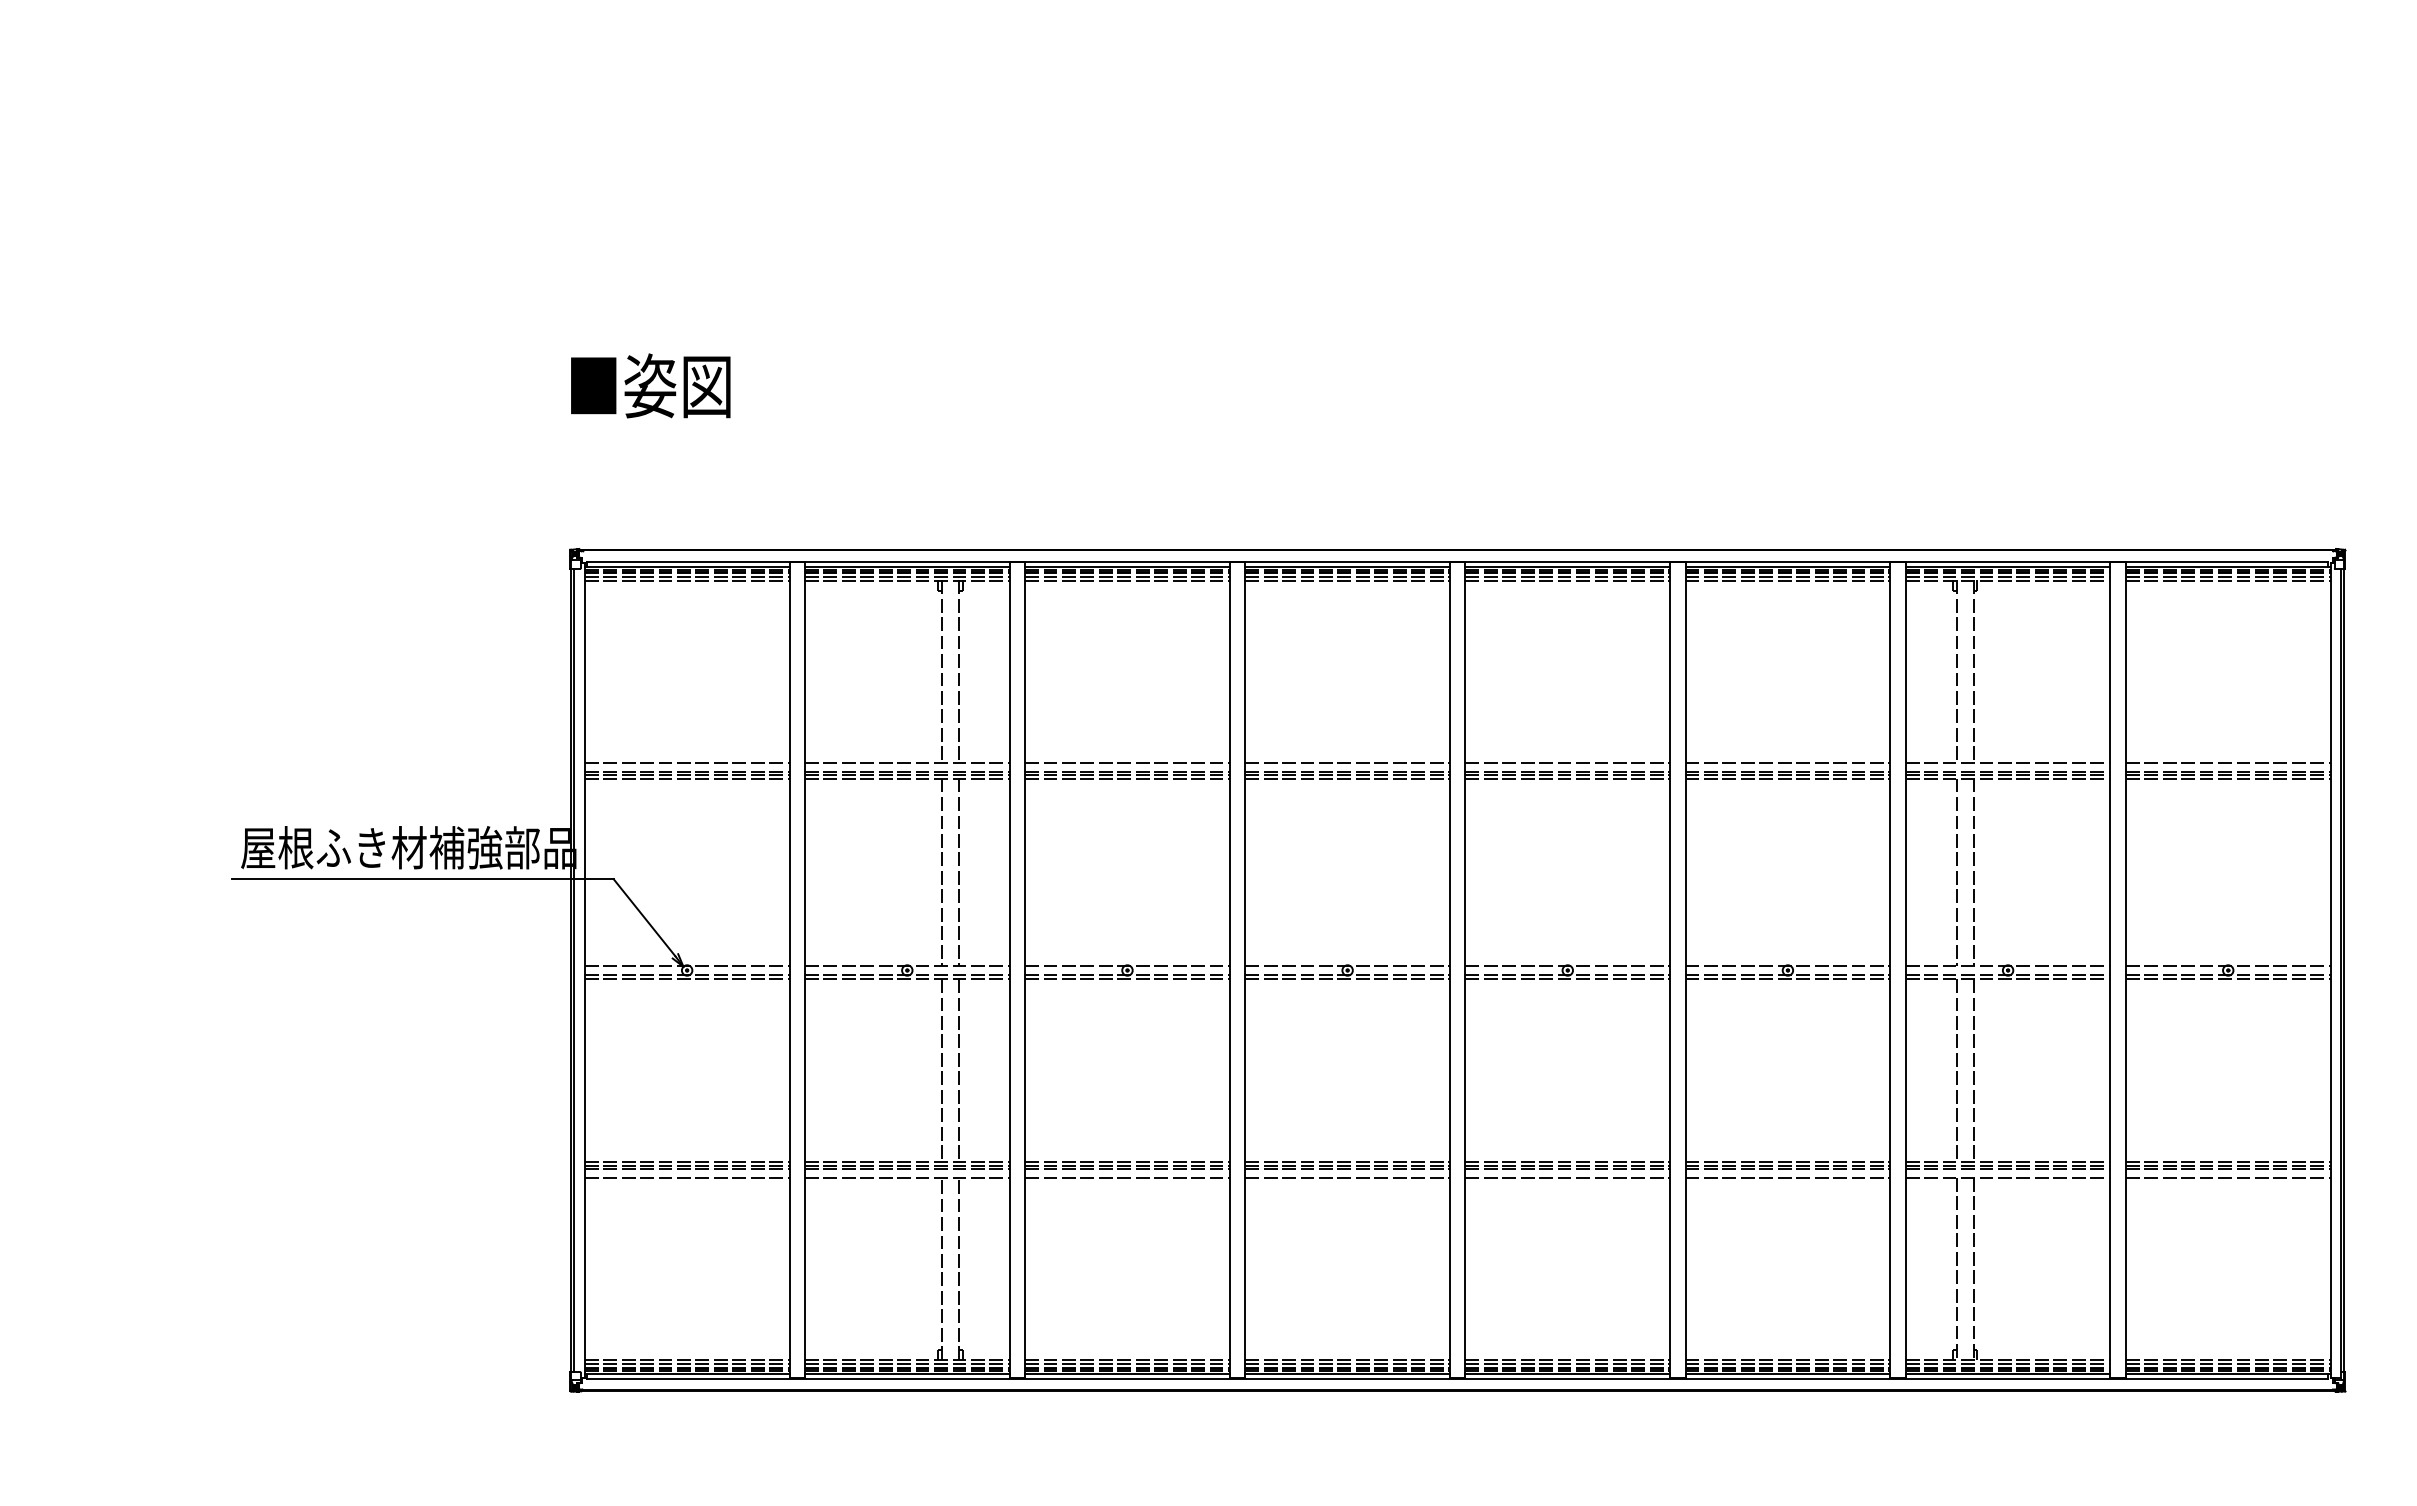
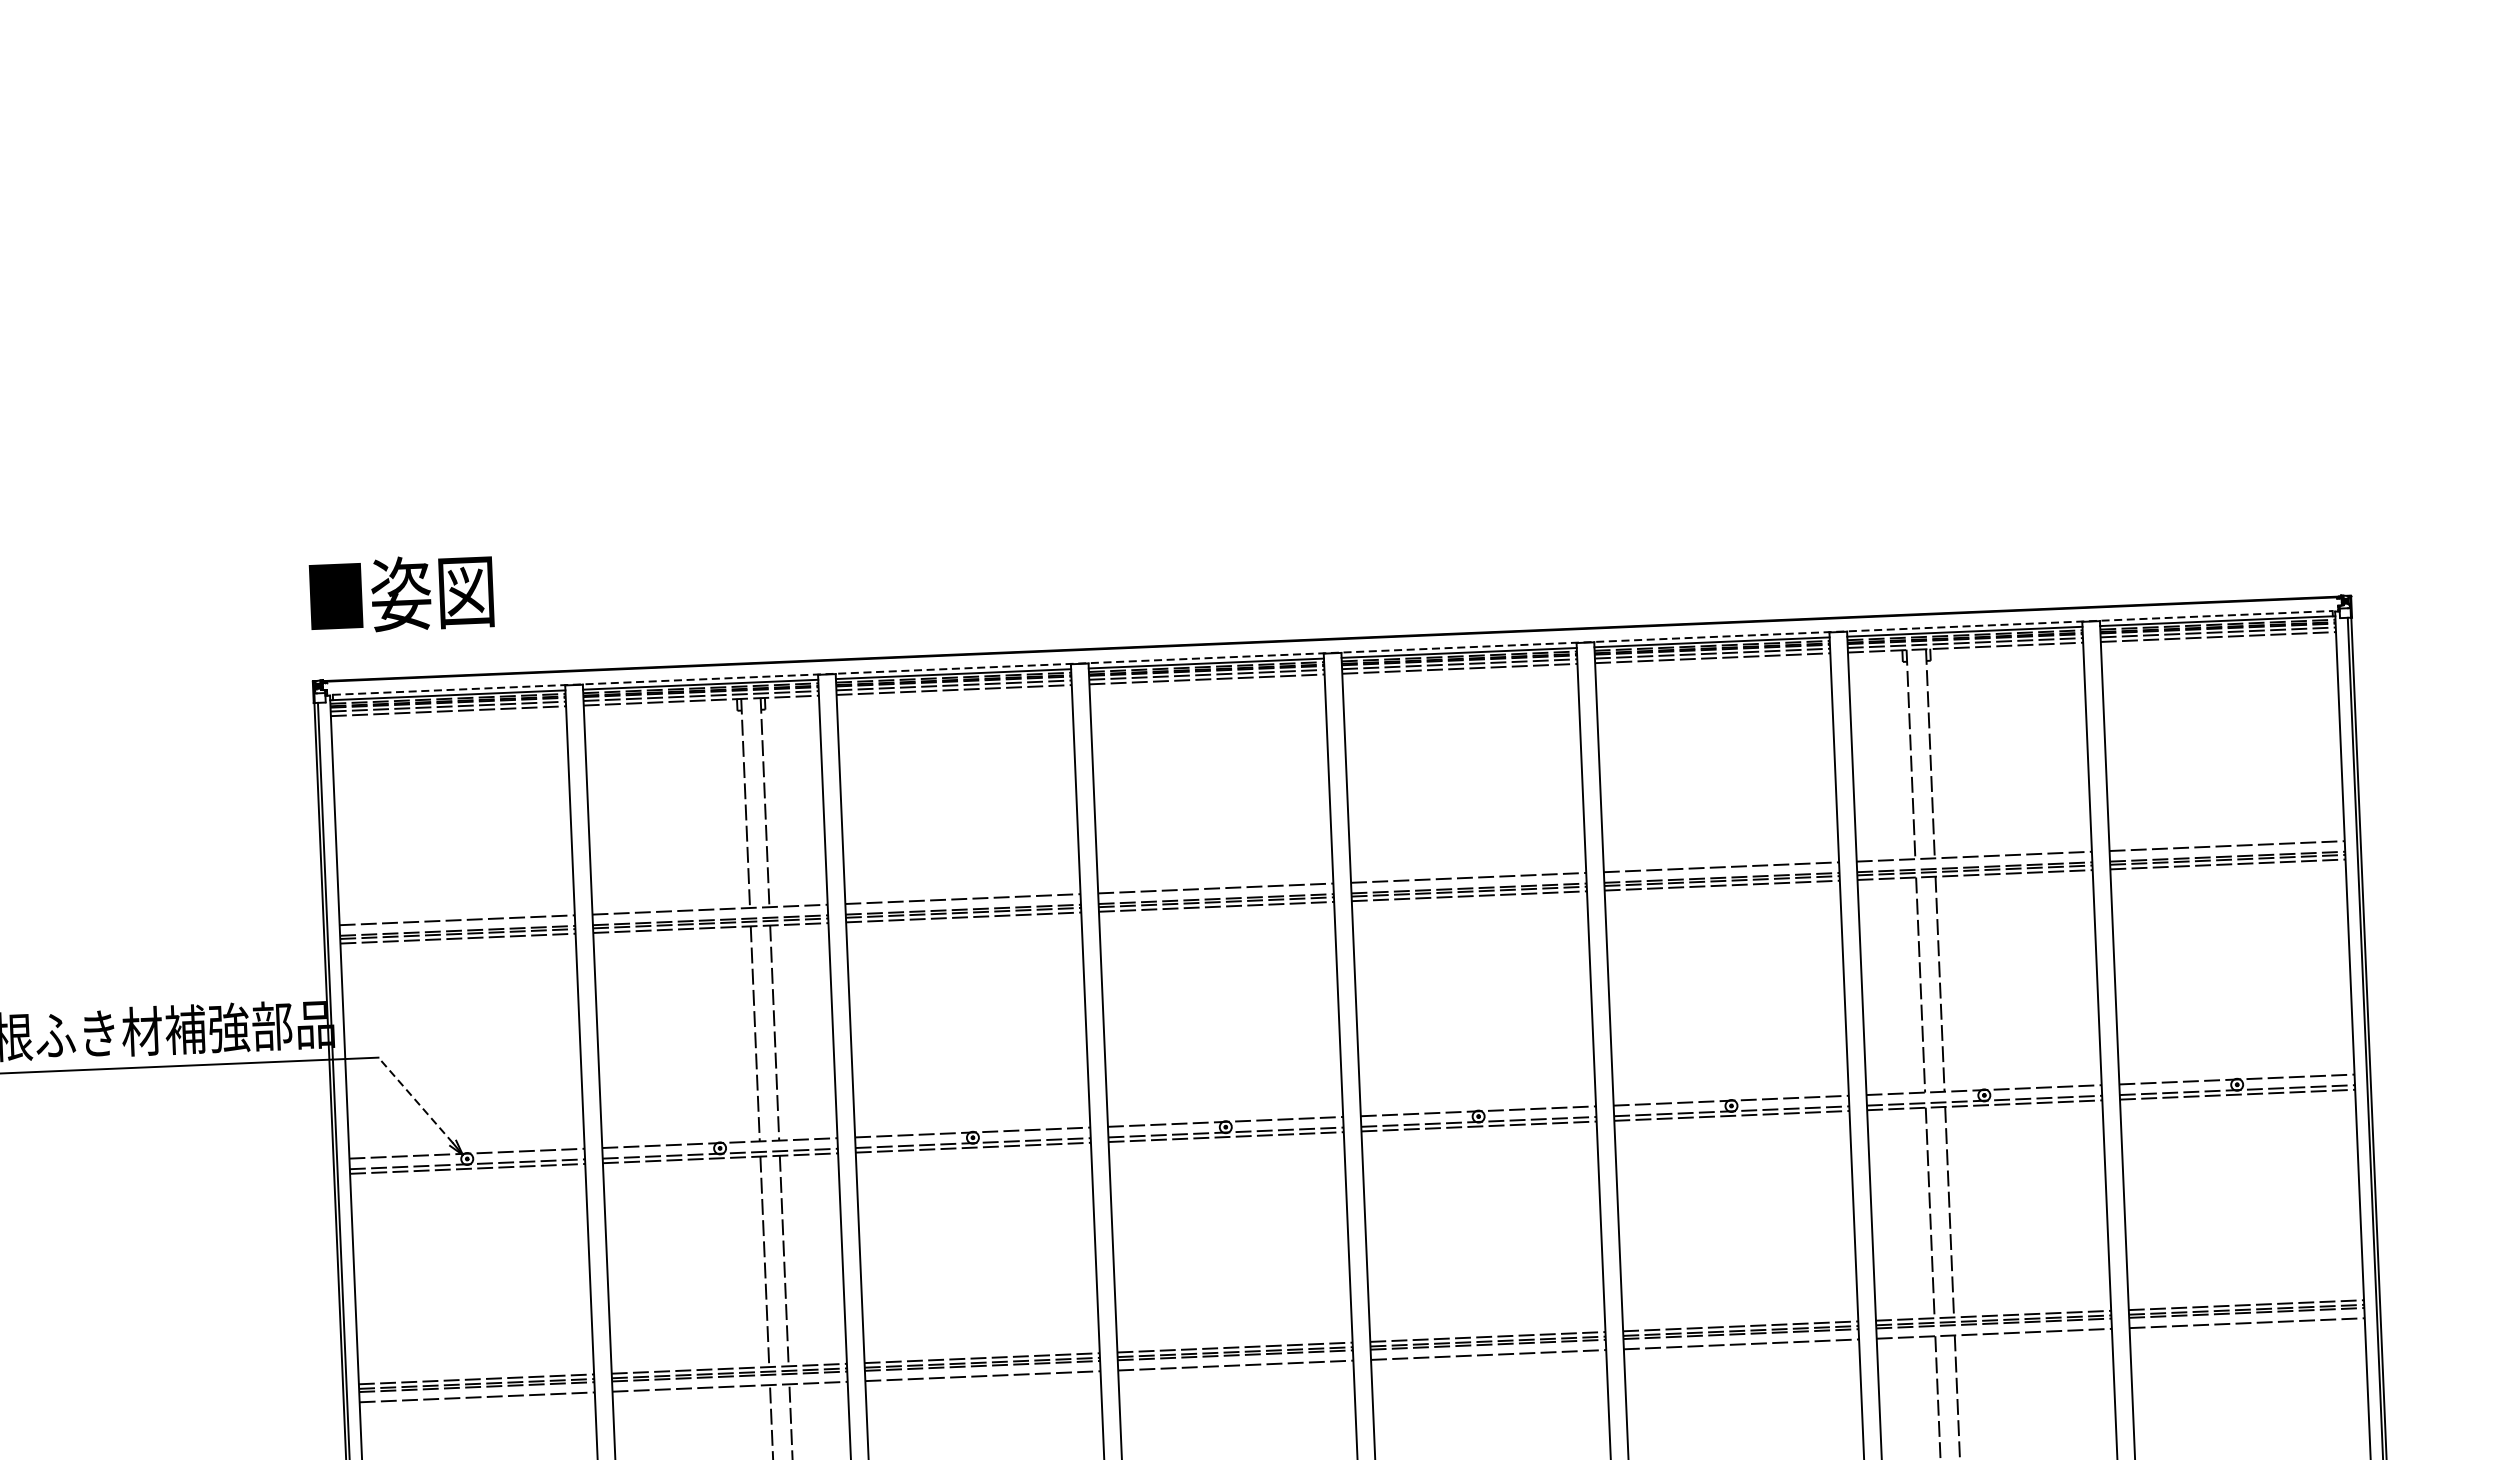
text: (650, 385) -> (401, 593), moved
line: (1457, 562) -> (1332, 653), solid -> dashed
line: (644, 917) -> (415, 1100), solid -> dashed

